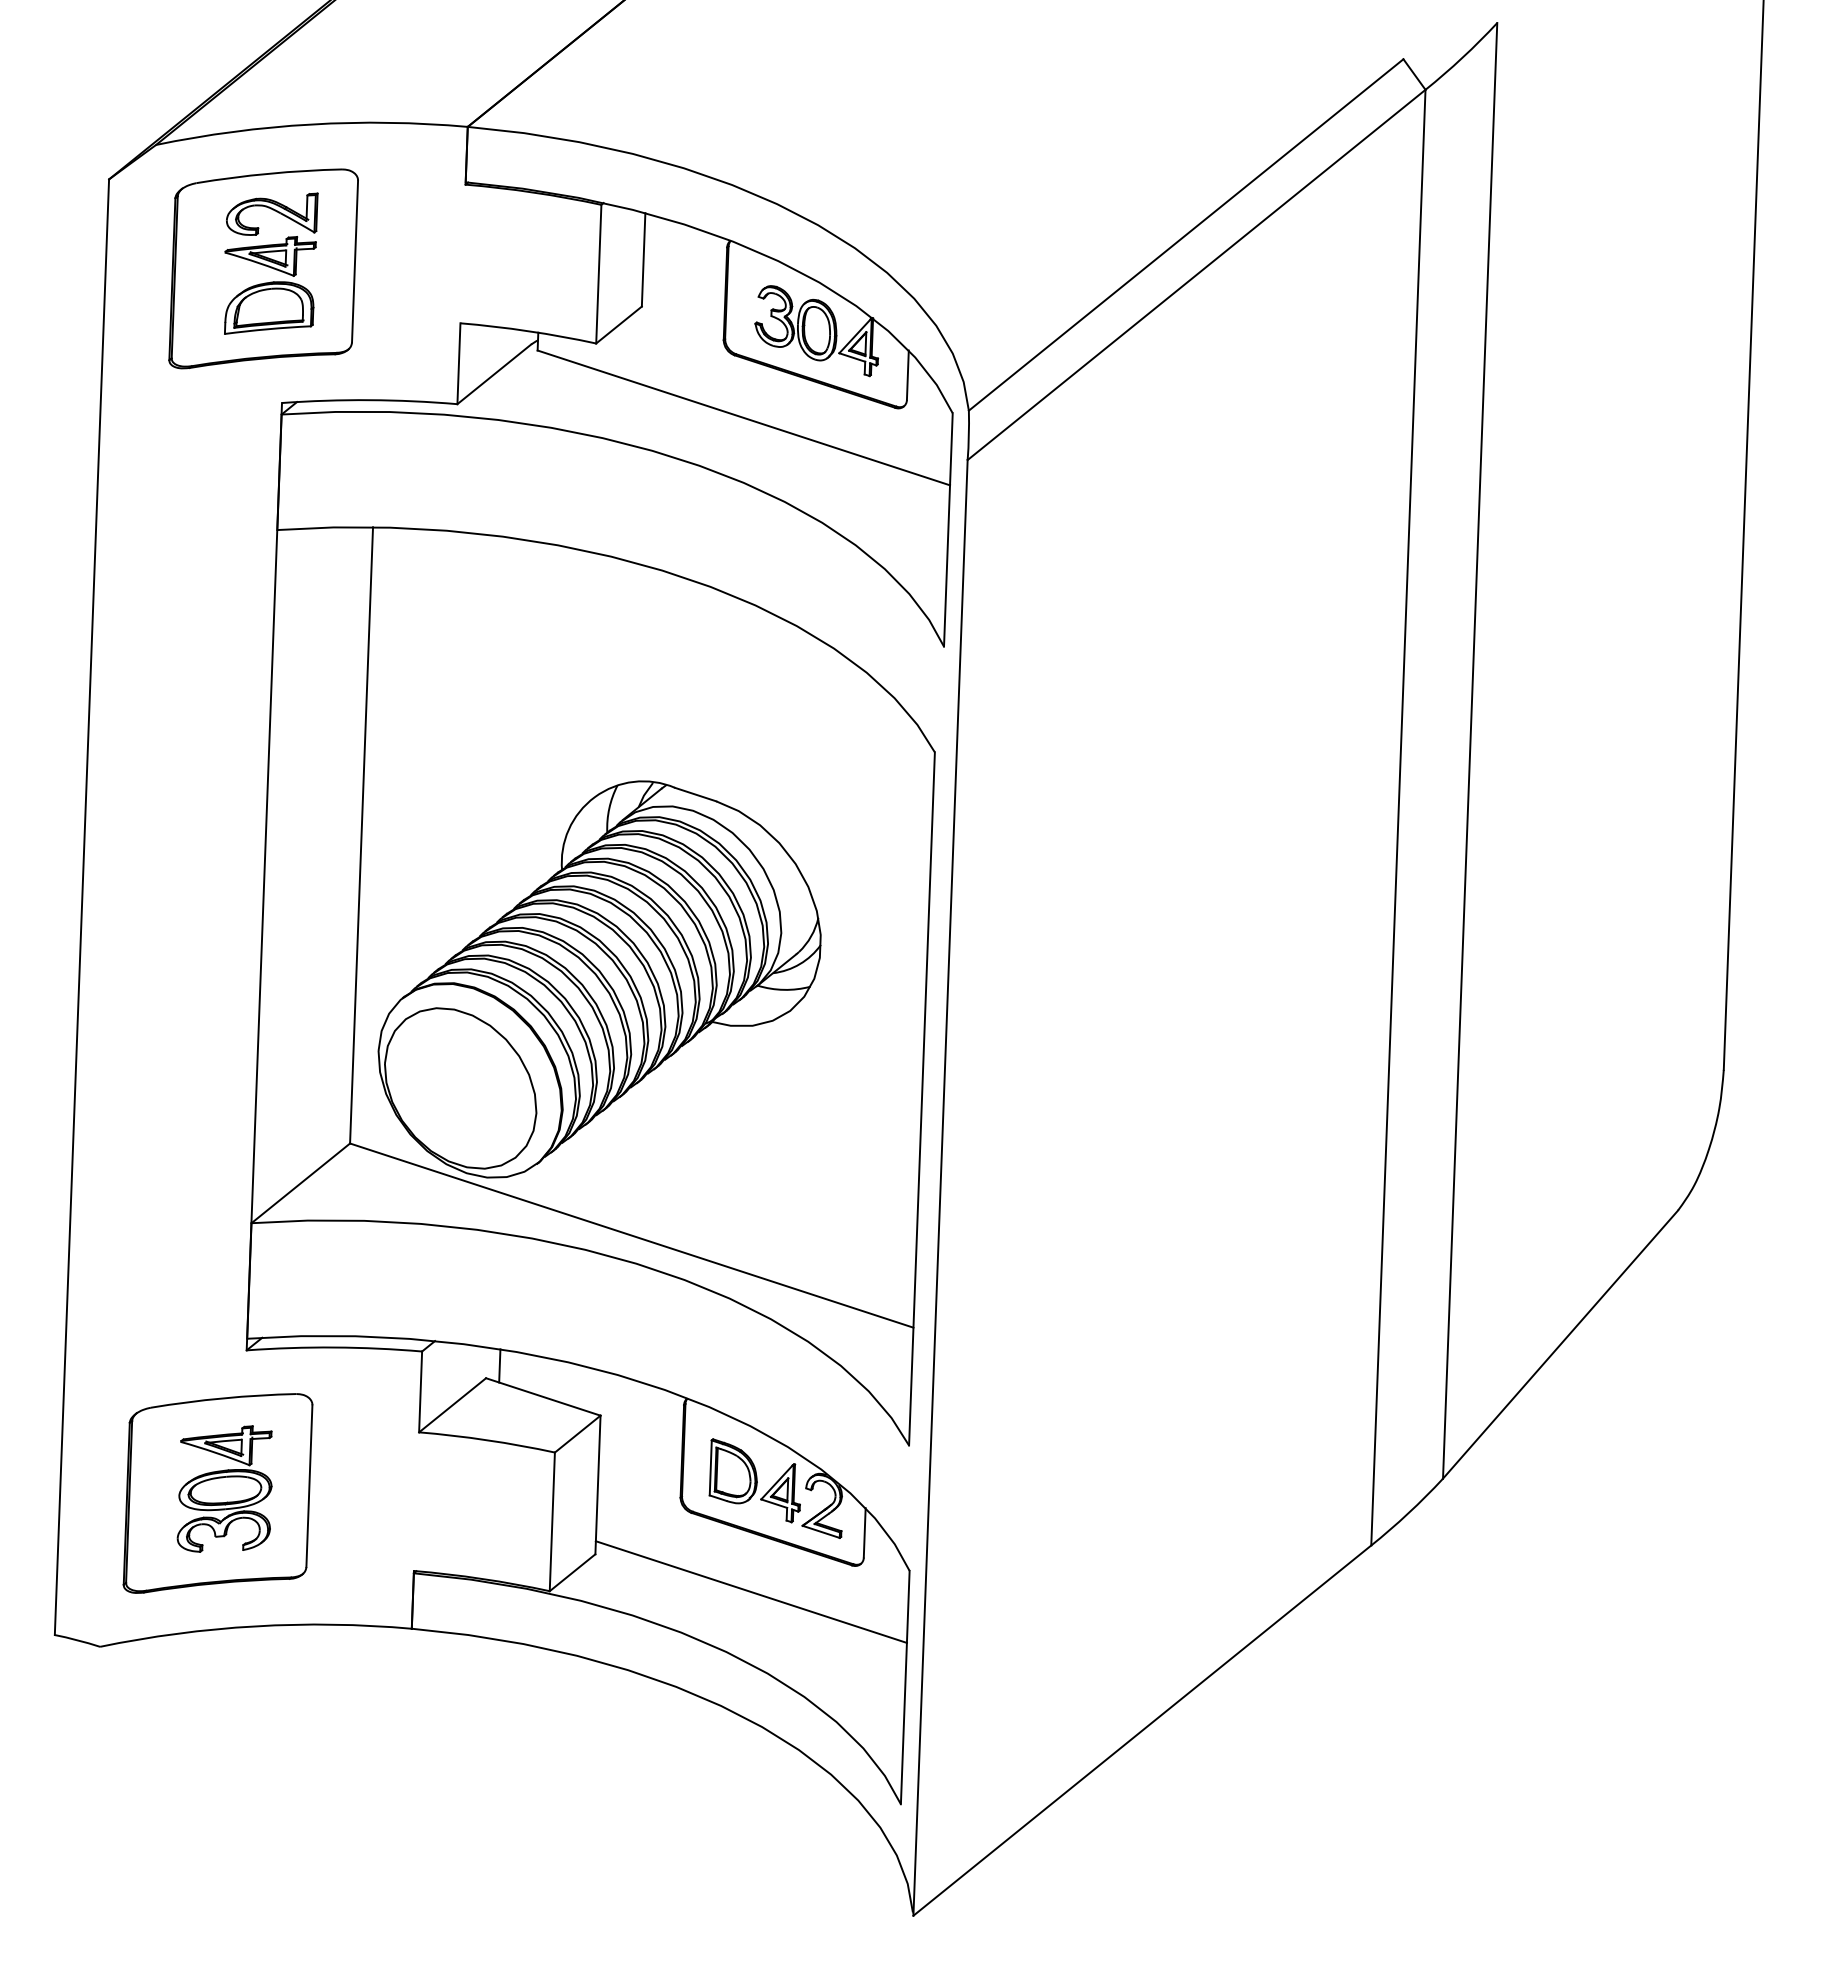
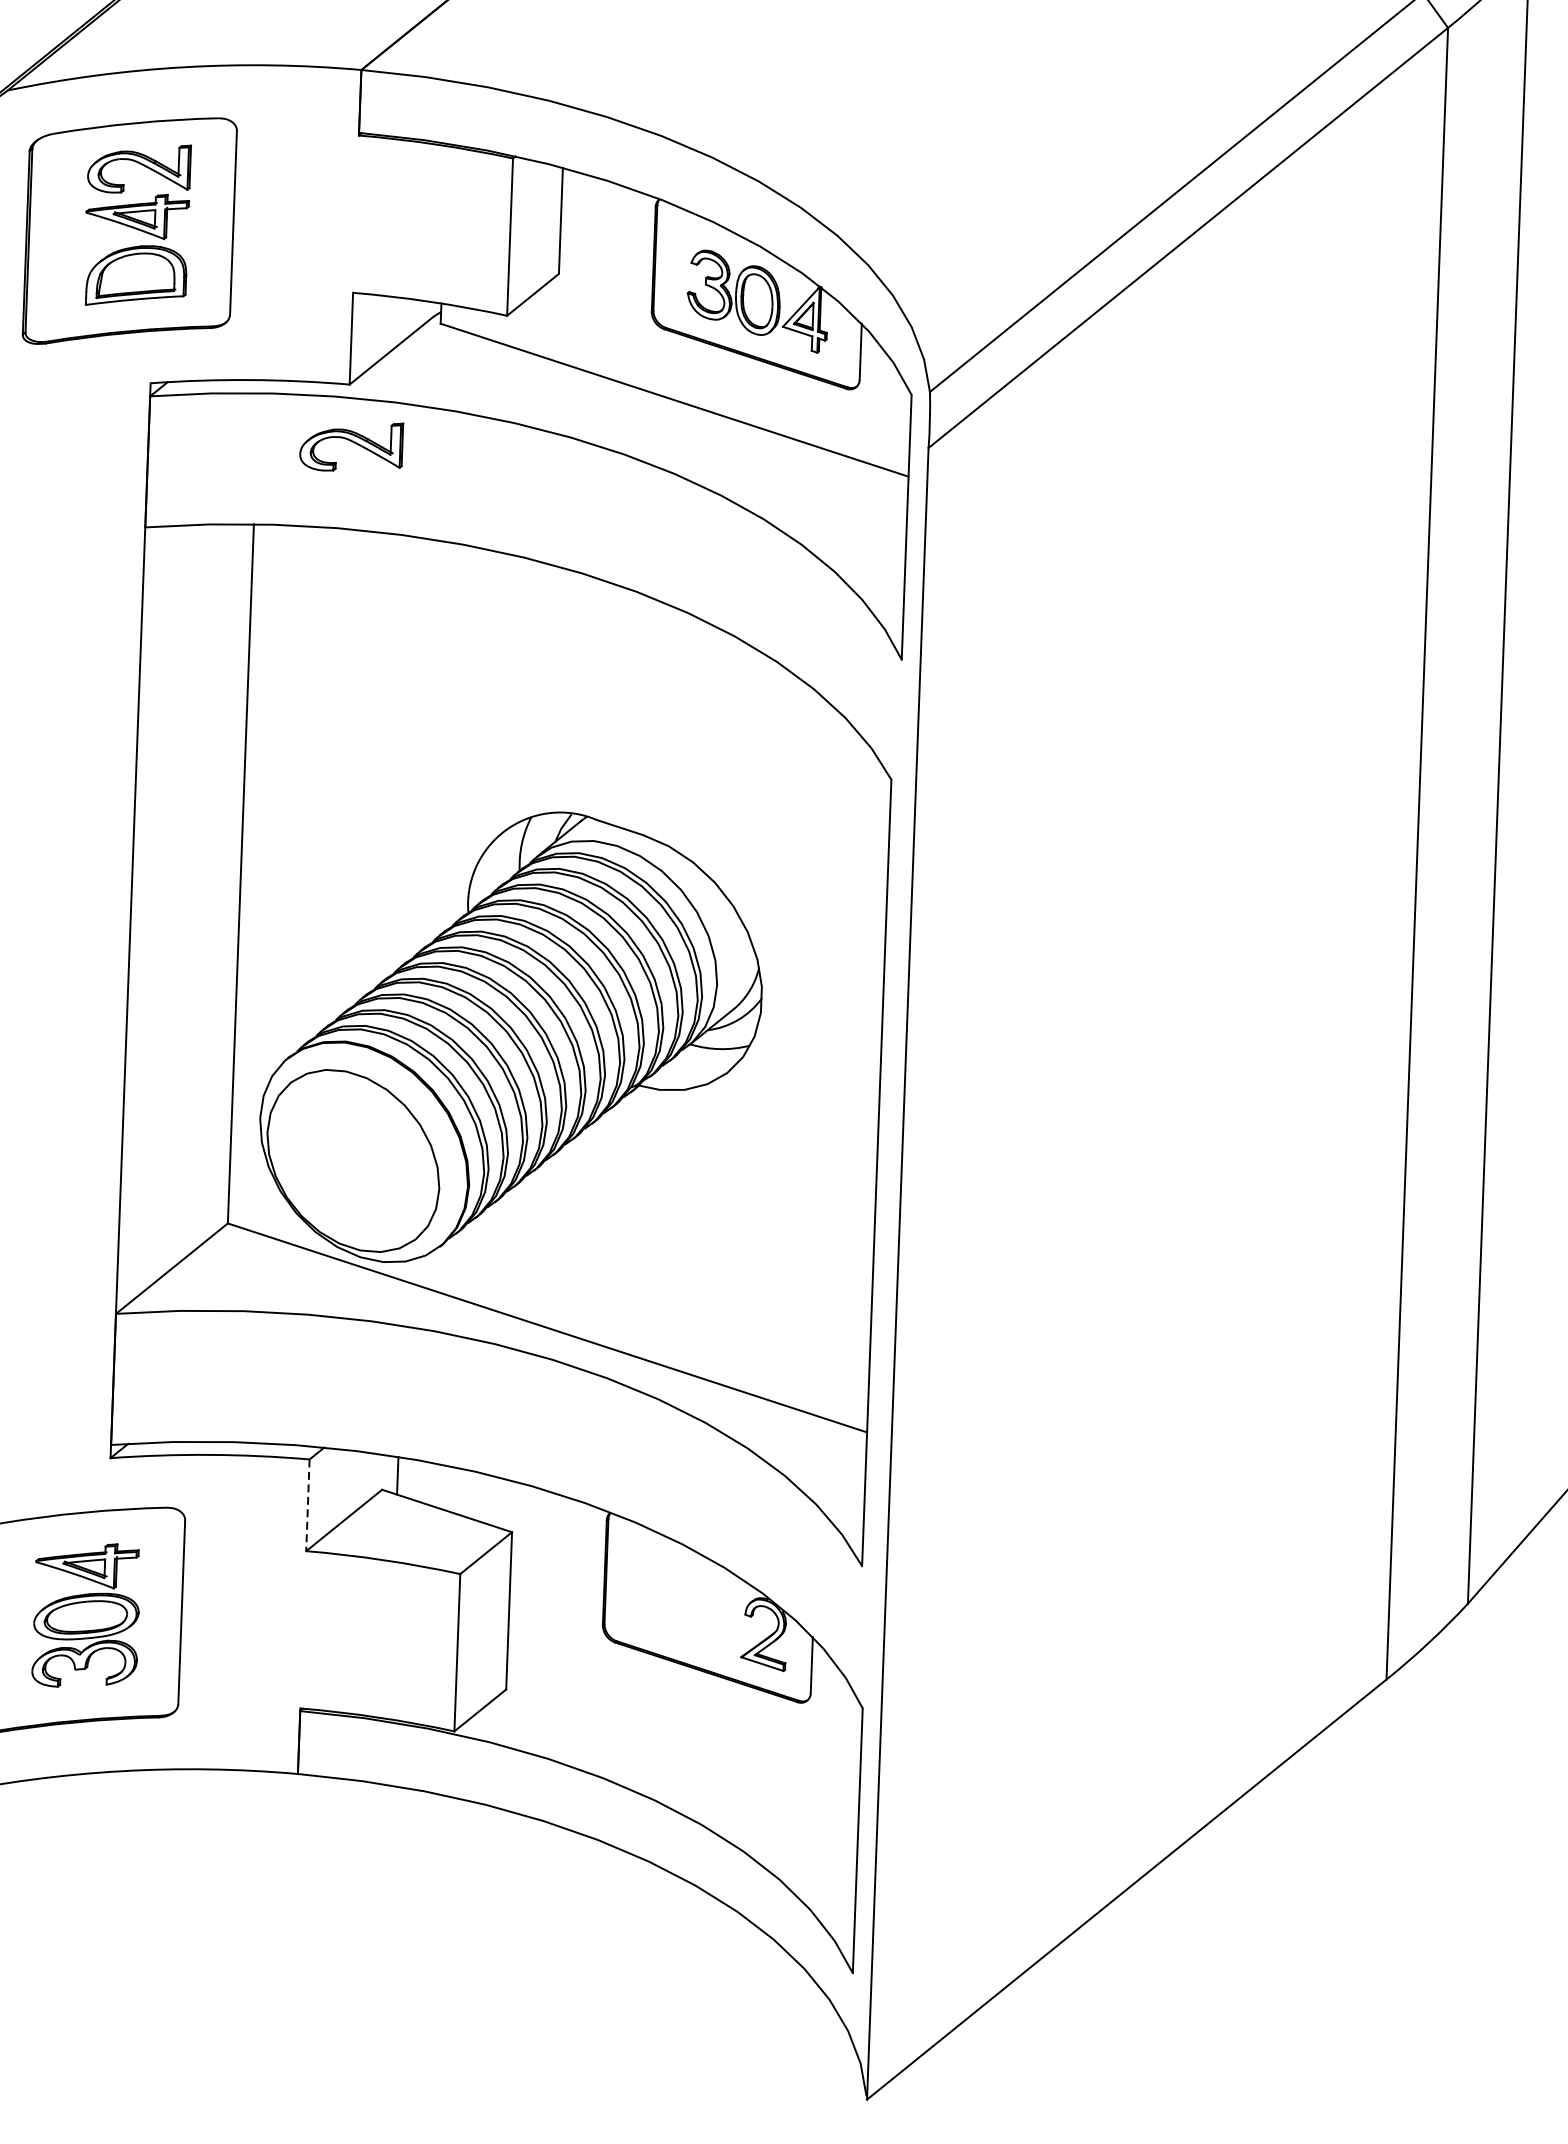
part: (459, 458) -> (352, 446), added
line: (420, 1392) -> (307, 1505), solid -> dashed
part: (754, 1480) -> (686, 1605), removed
line: (750, 1591) -> (682, 1731), removed

